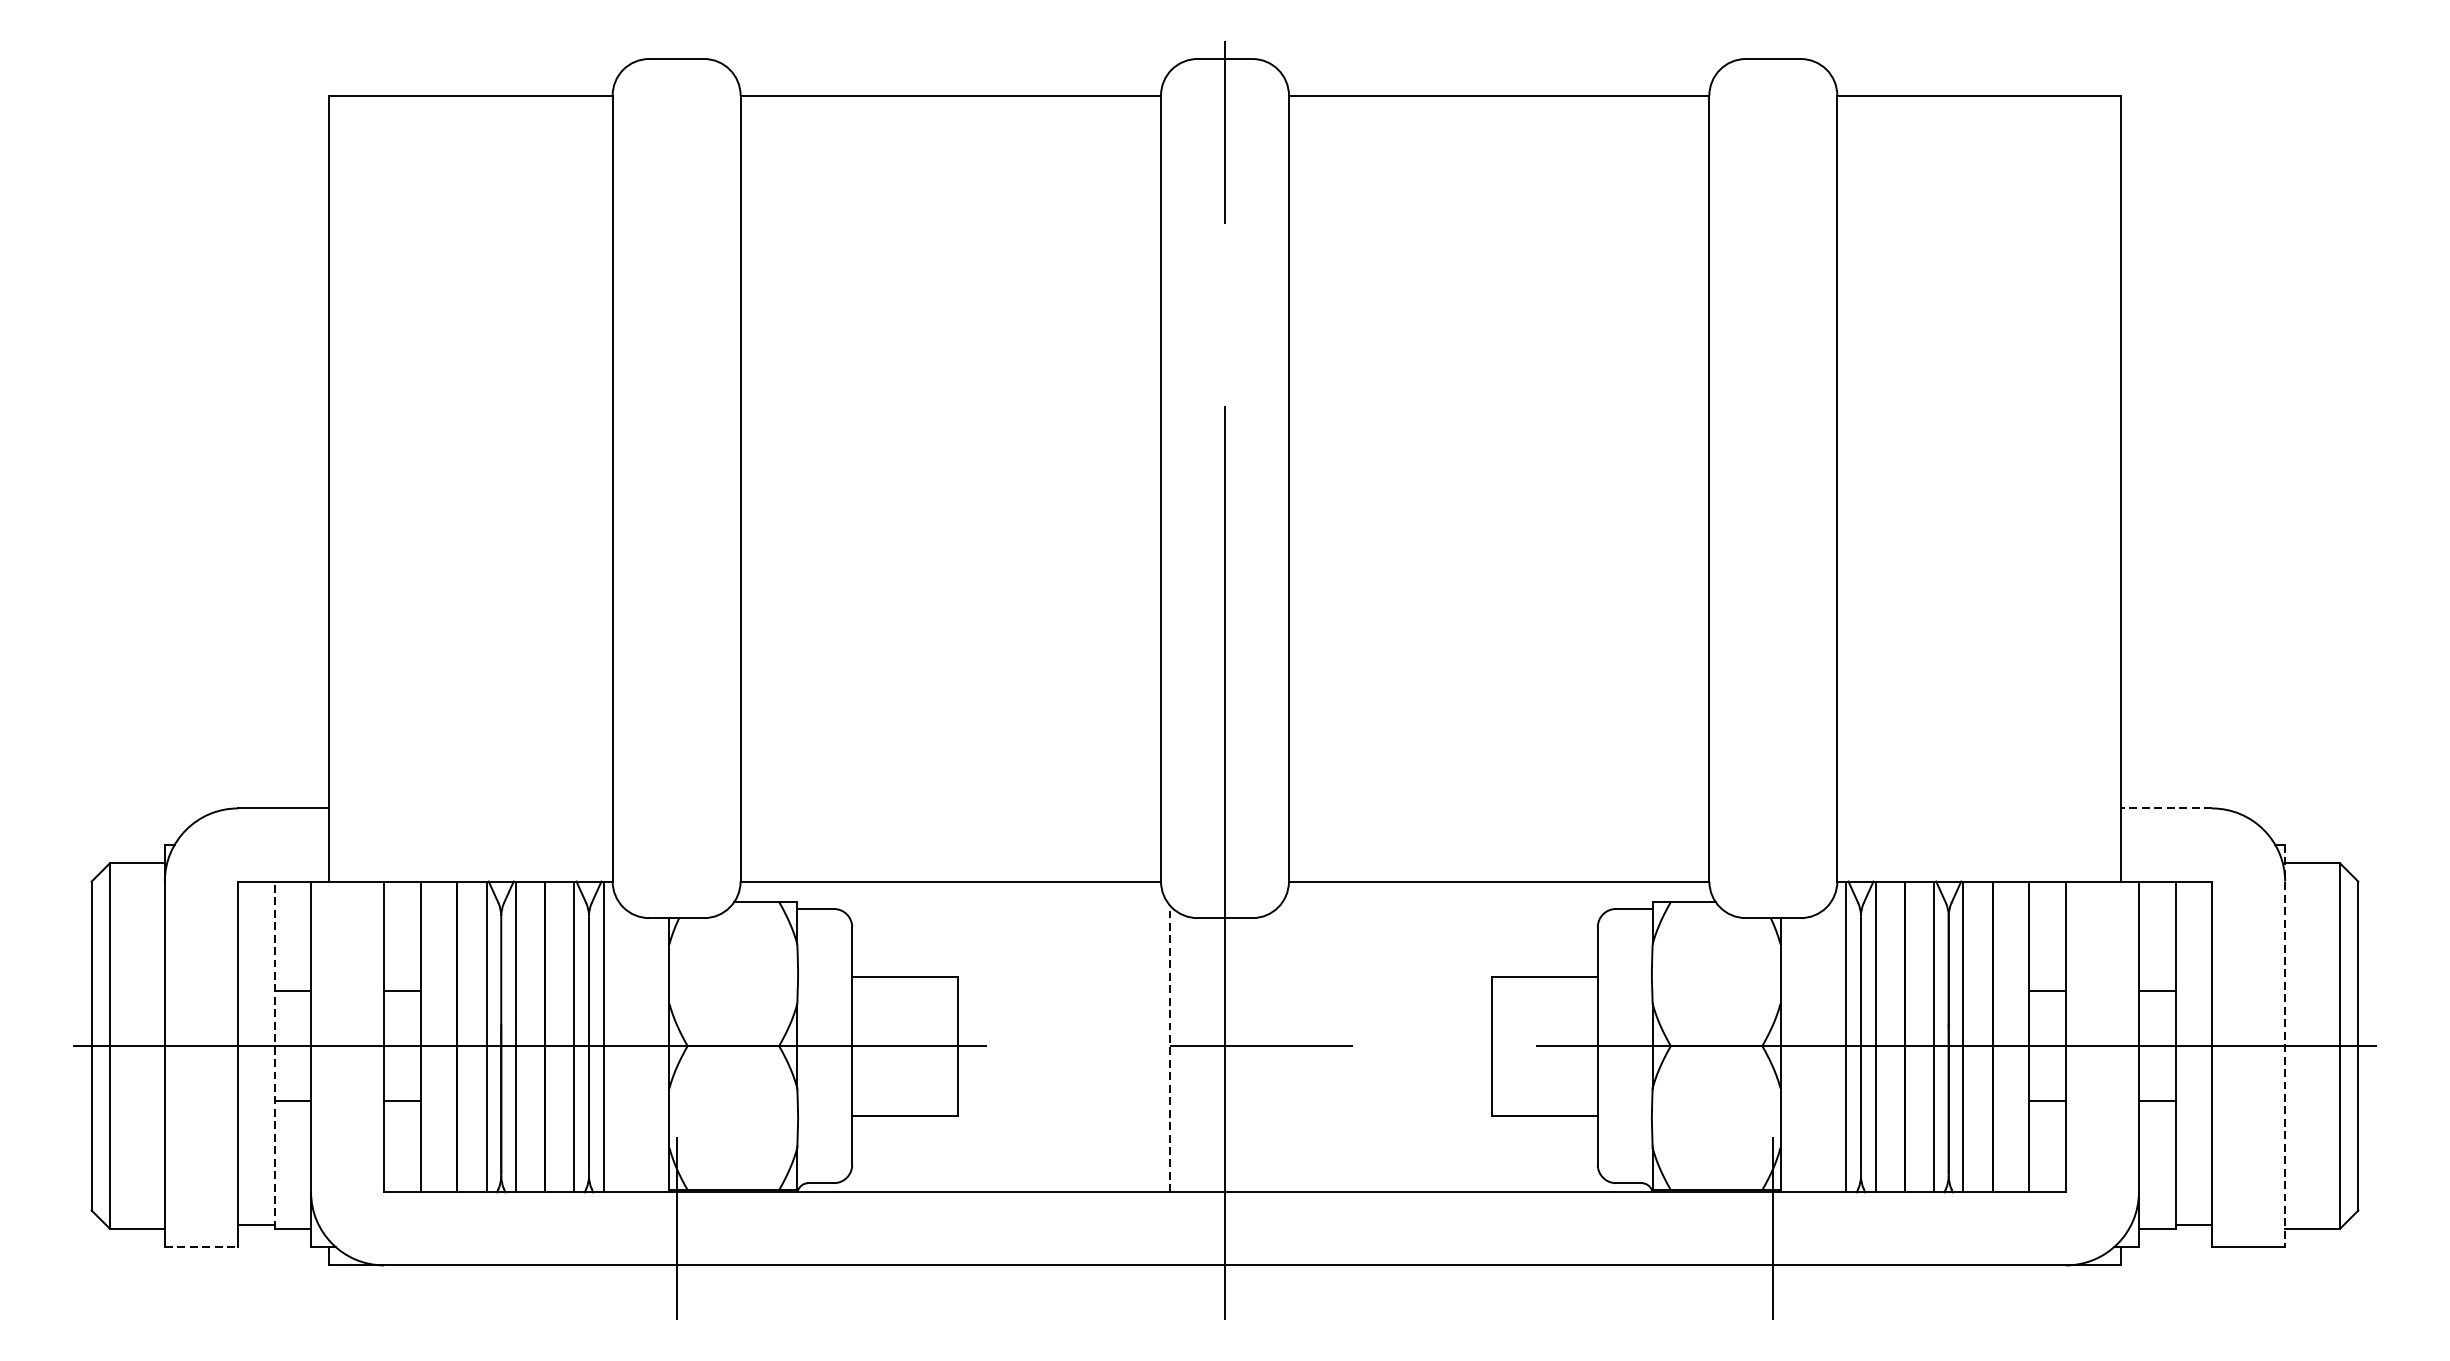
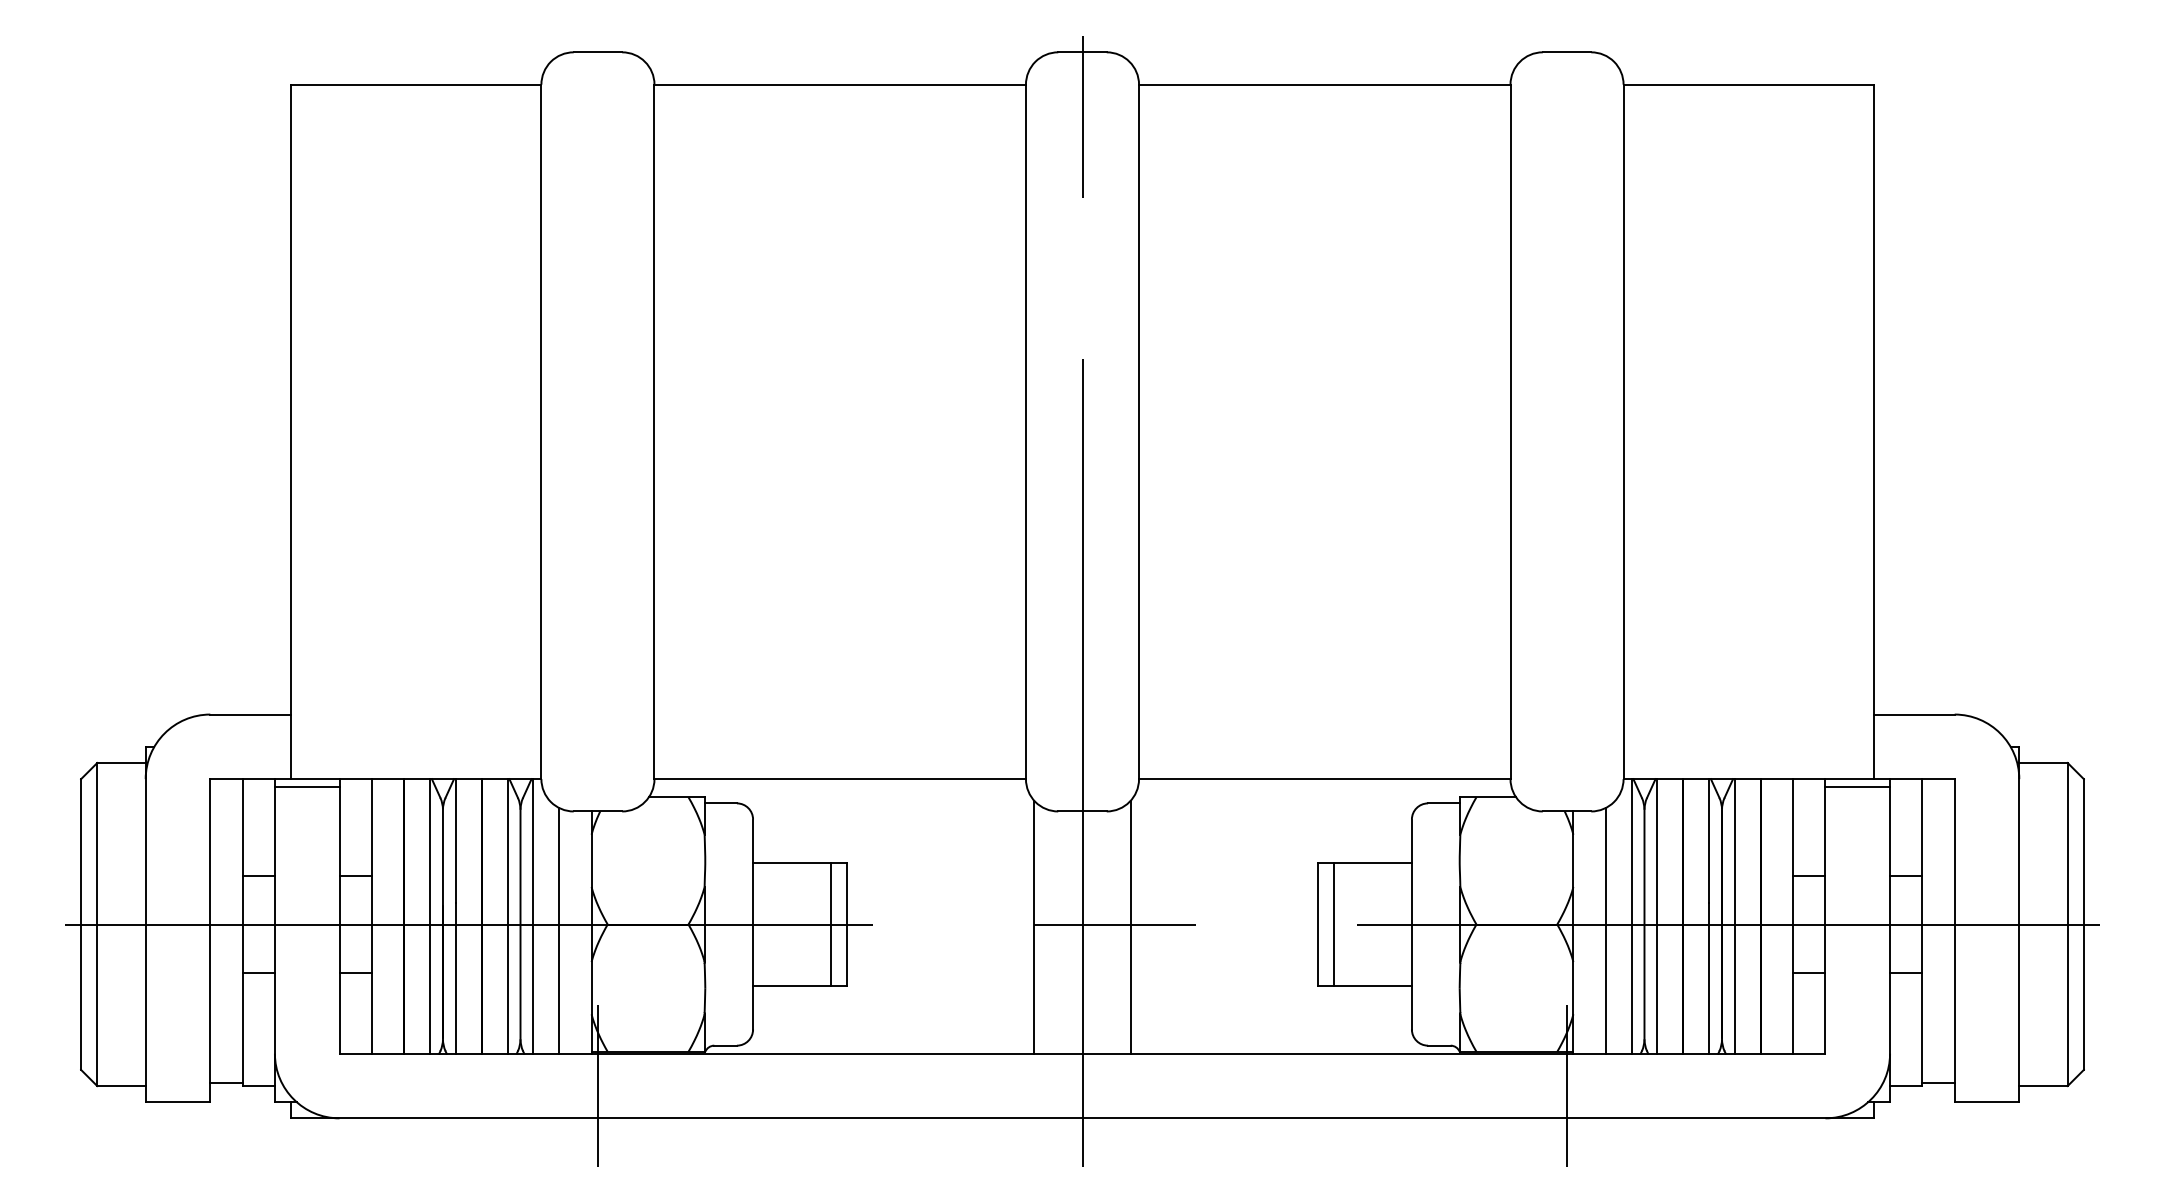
line: (2165, 808) -> (1913, 714), dashed -> solid
line: (346, 890) -> (306, 787), added
line: (2102, 890) -> (1857, 787), added
line: (939, 1046) -> (830, 924), added
line: (1510, 1046) -> (1334, 924), added
line: (2285, 1046) -> (2019, 924), dashed -> solid
line: (1279, 1048) -> (1130, 926), added
line: (1170, 1049) -> (1034, 927), dashed -> solid
line: (633, 1052) -> (559, 930), added
line: (1816, 1052) -> (1605, 930), added
line: (274, 1055) -> (242, 932), dashed -> solid
line: (201, 1247) -> (178, 1102), dashed -> solid

